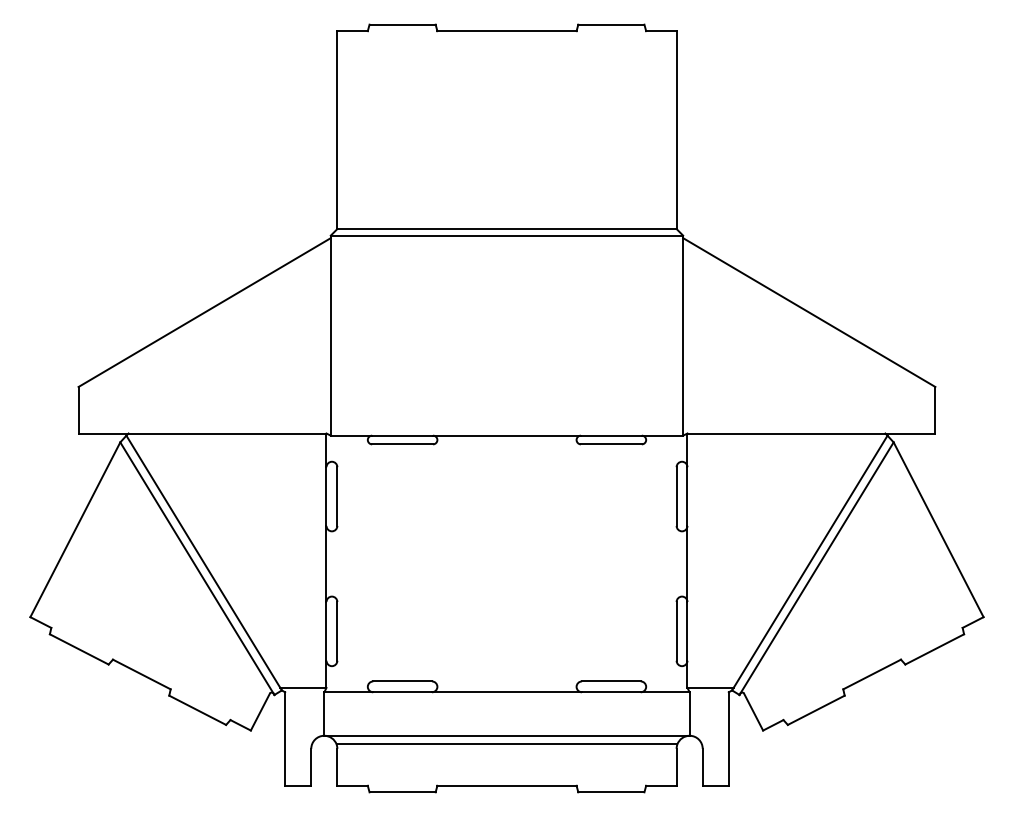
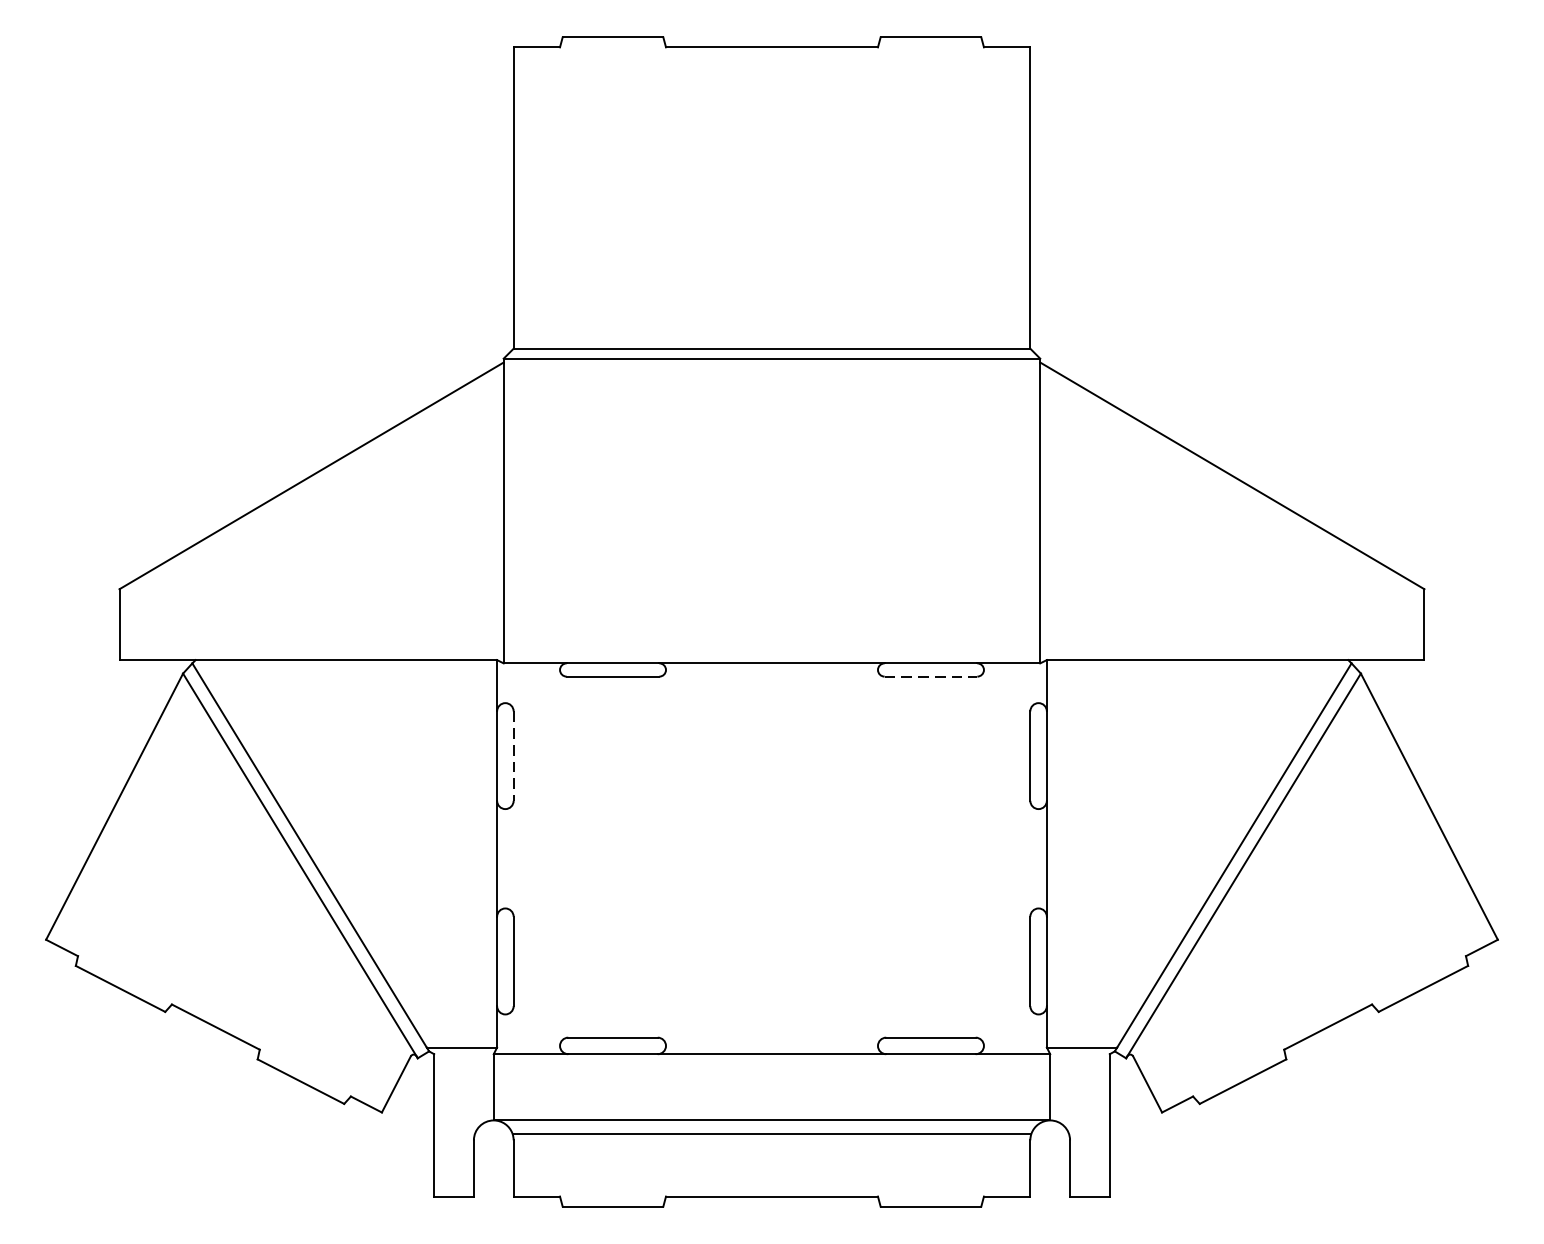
line: (611, 444) -> (931, 676), solid -> dashed
line: (337, 497) -> (513, 757), solid -> dashed

